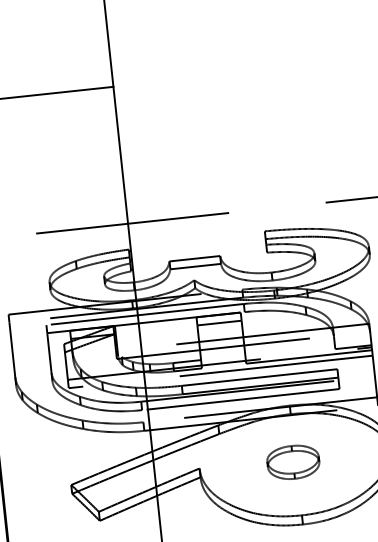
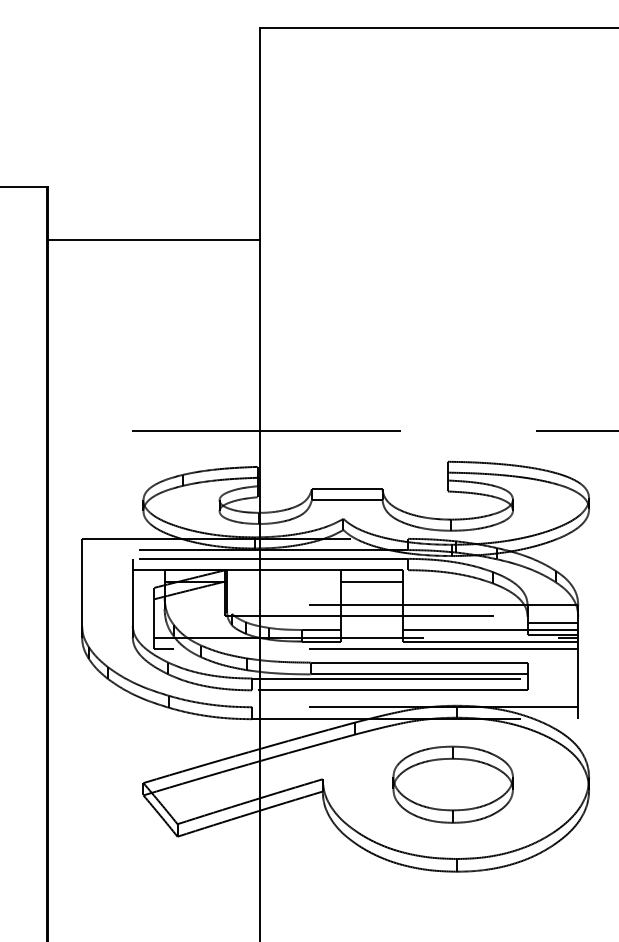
line: (352, 339) -> (552, 623), added
line: (308, 348) -> (490, 629), added
part: (292, 462) -> (452, 784), size x1.67

